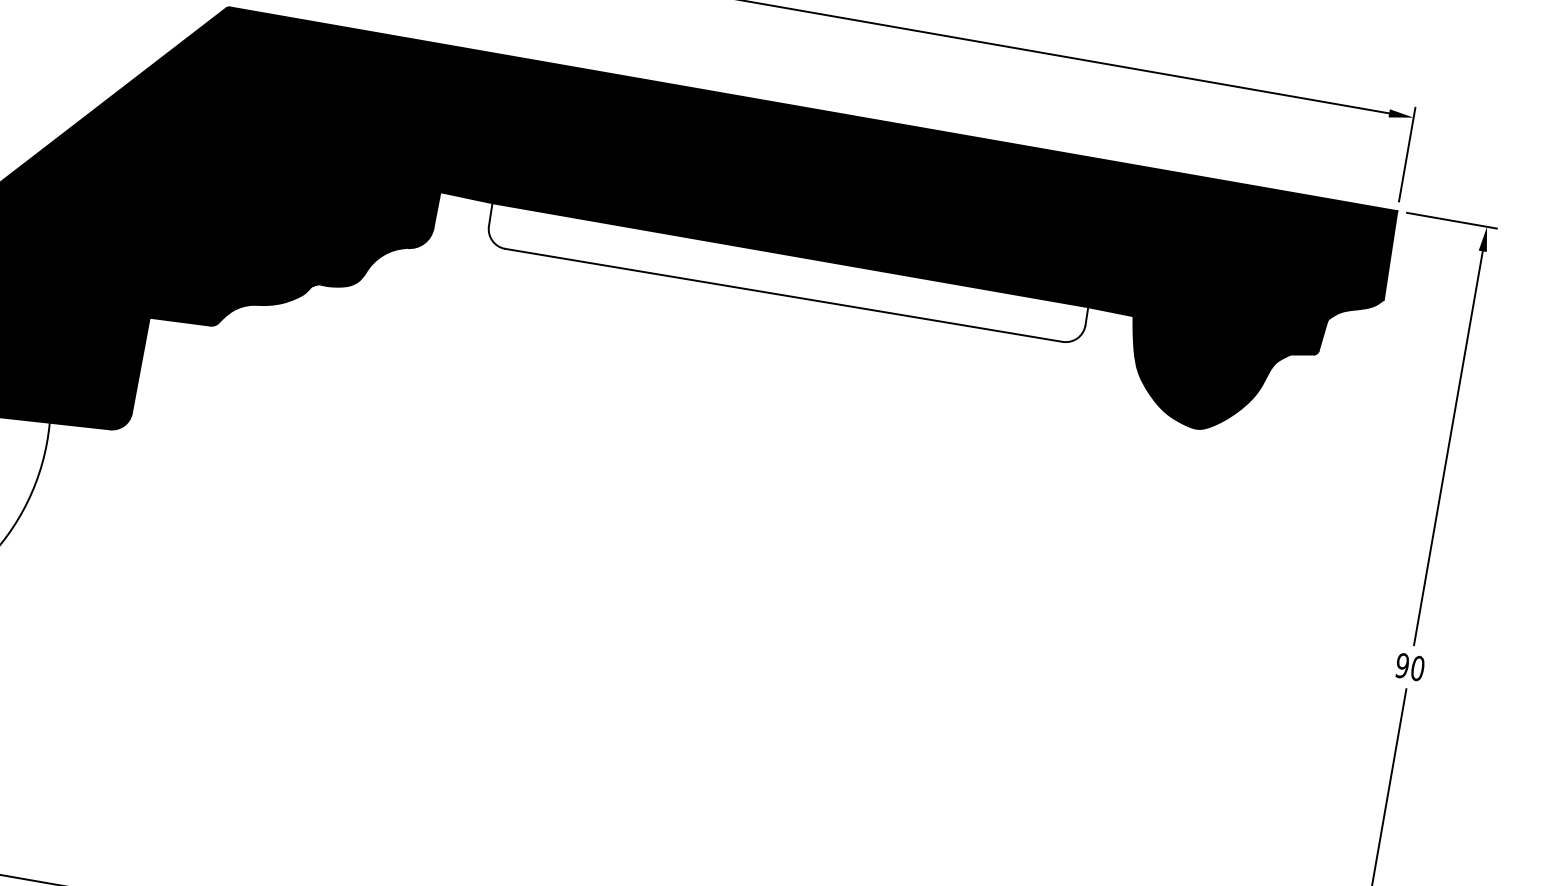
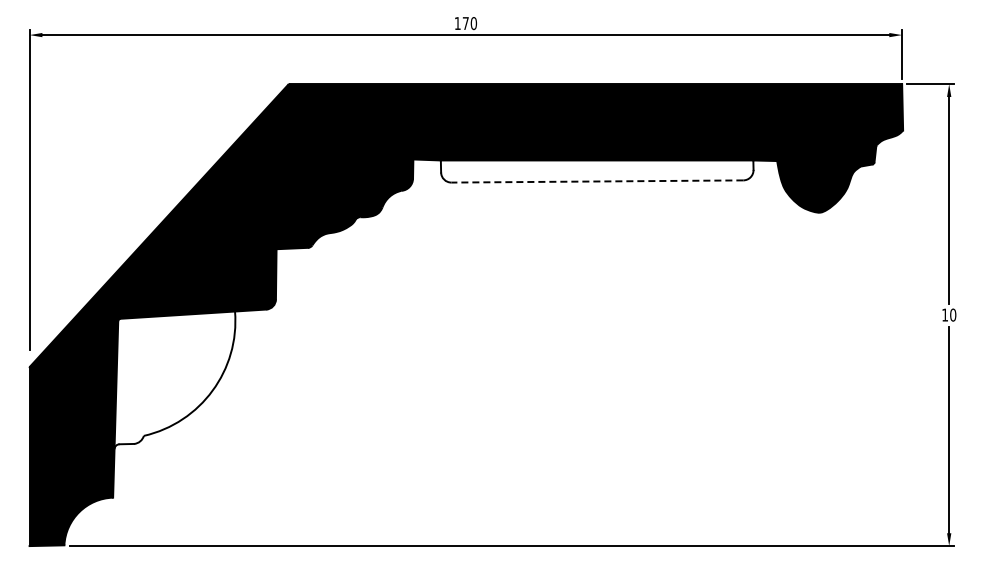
line: (784, 295) -> (597, 181), solid -> dashed
text: (1403, 664) -> (945, 314), 90 -> 10

